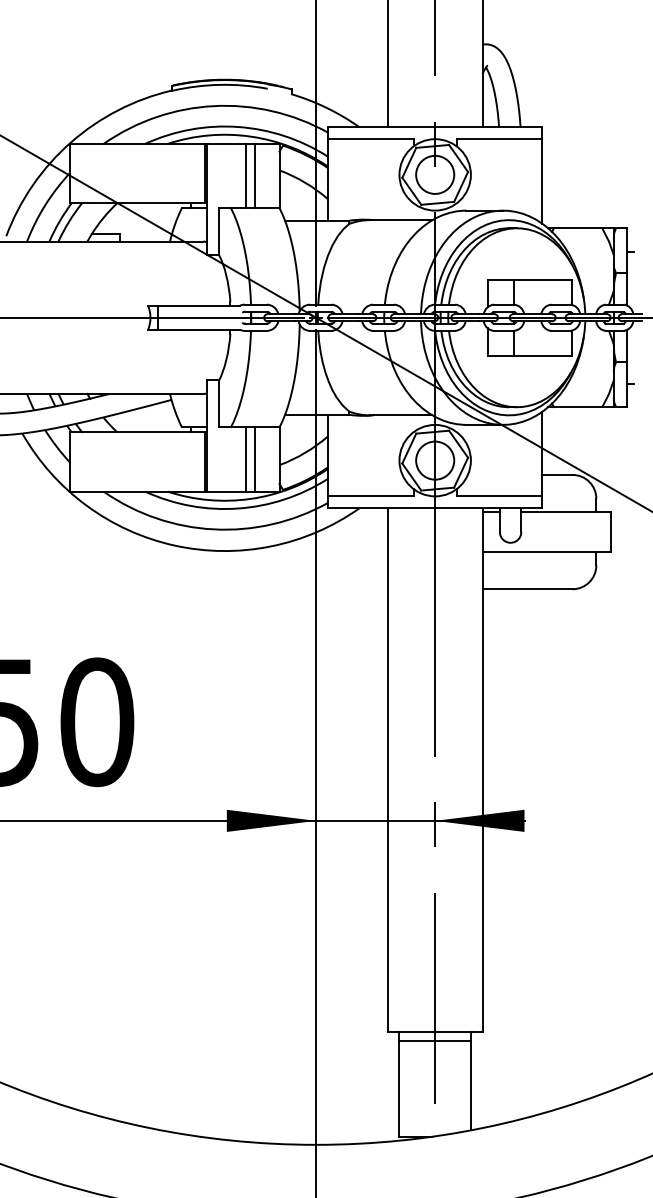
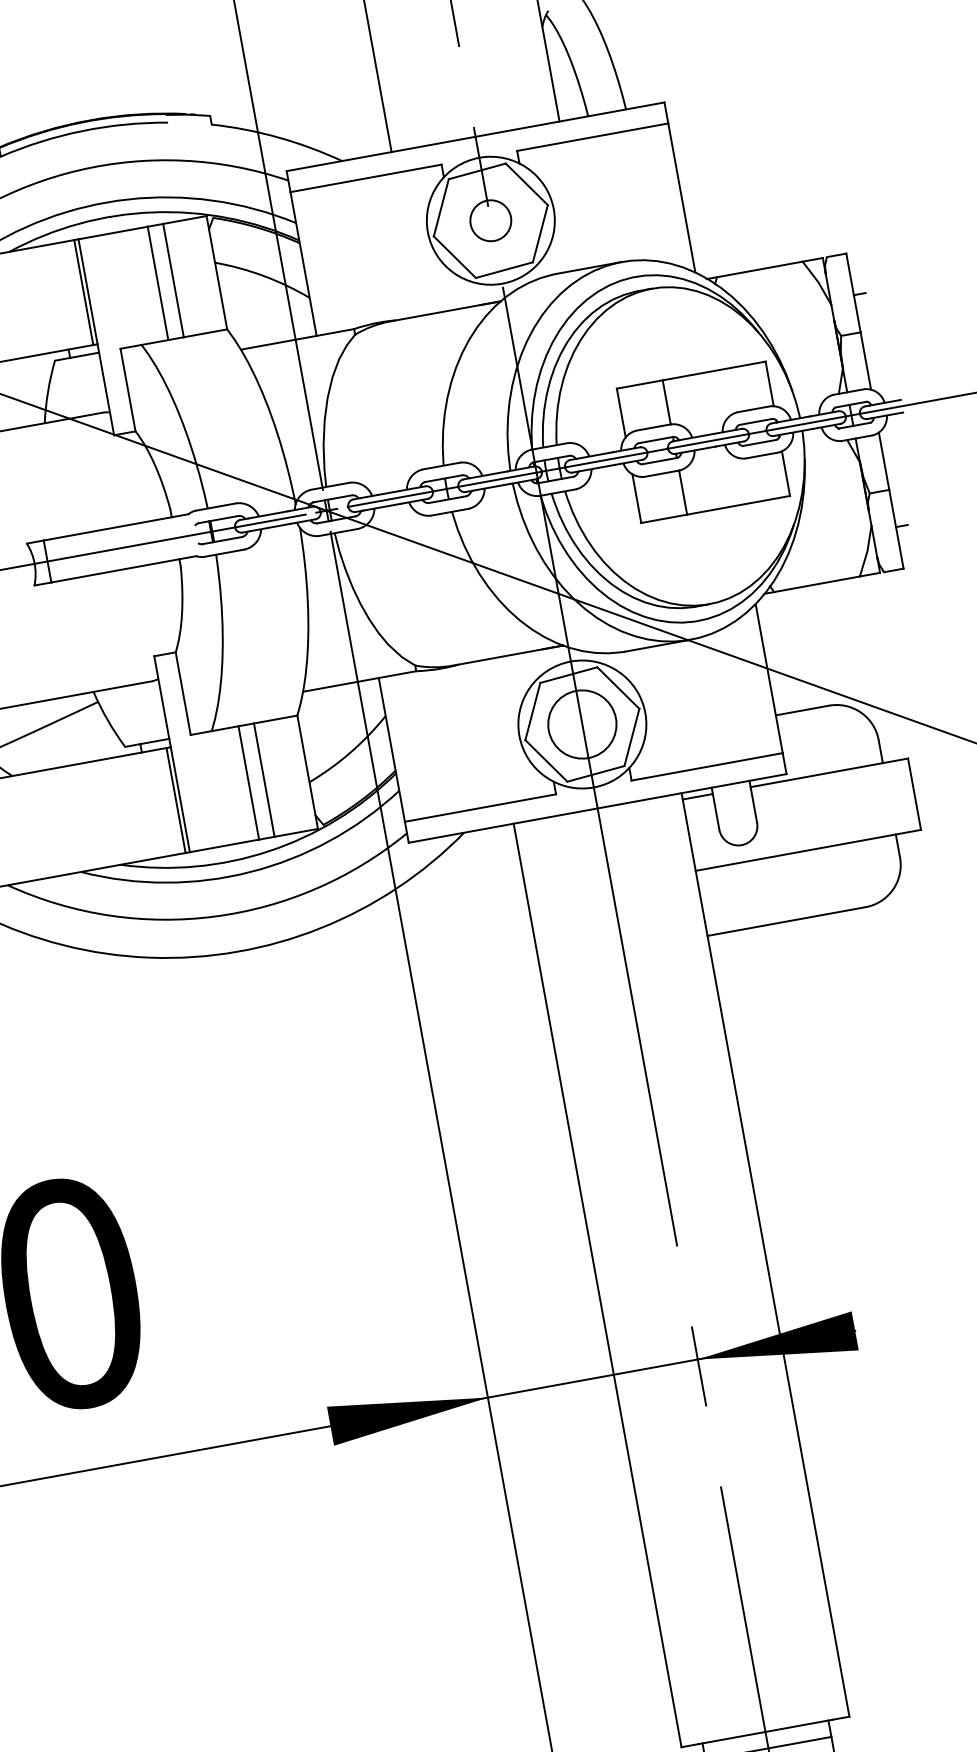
circle: (435, 174) -> (491, 219), size x0.6

